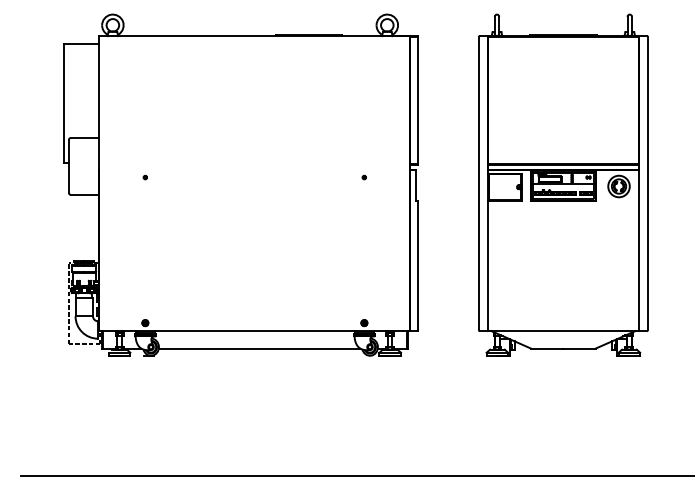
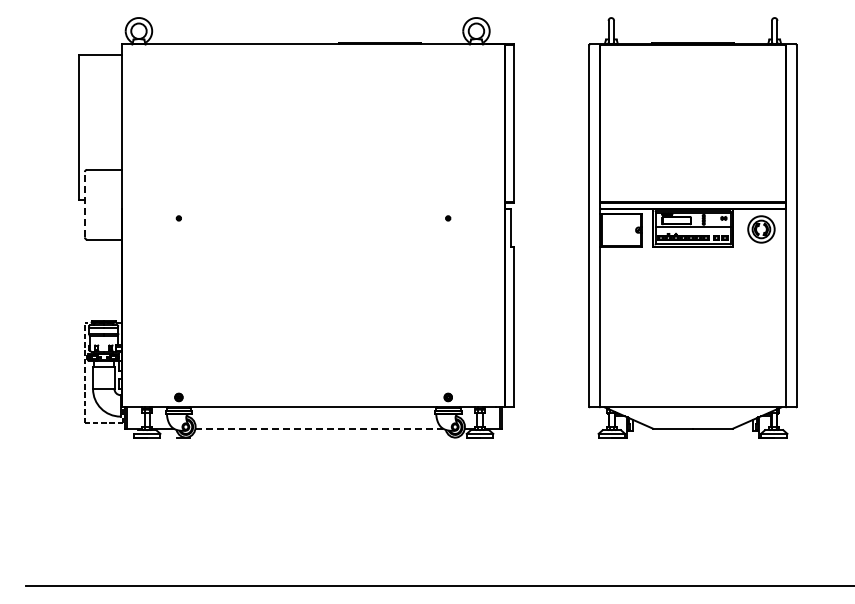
line: (68, 166) -> (84, 204), solid -> dashed
line: (259, 348) -> (319, 428), solid -> dashed

